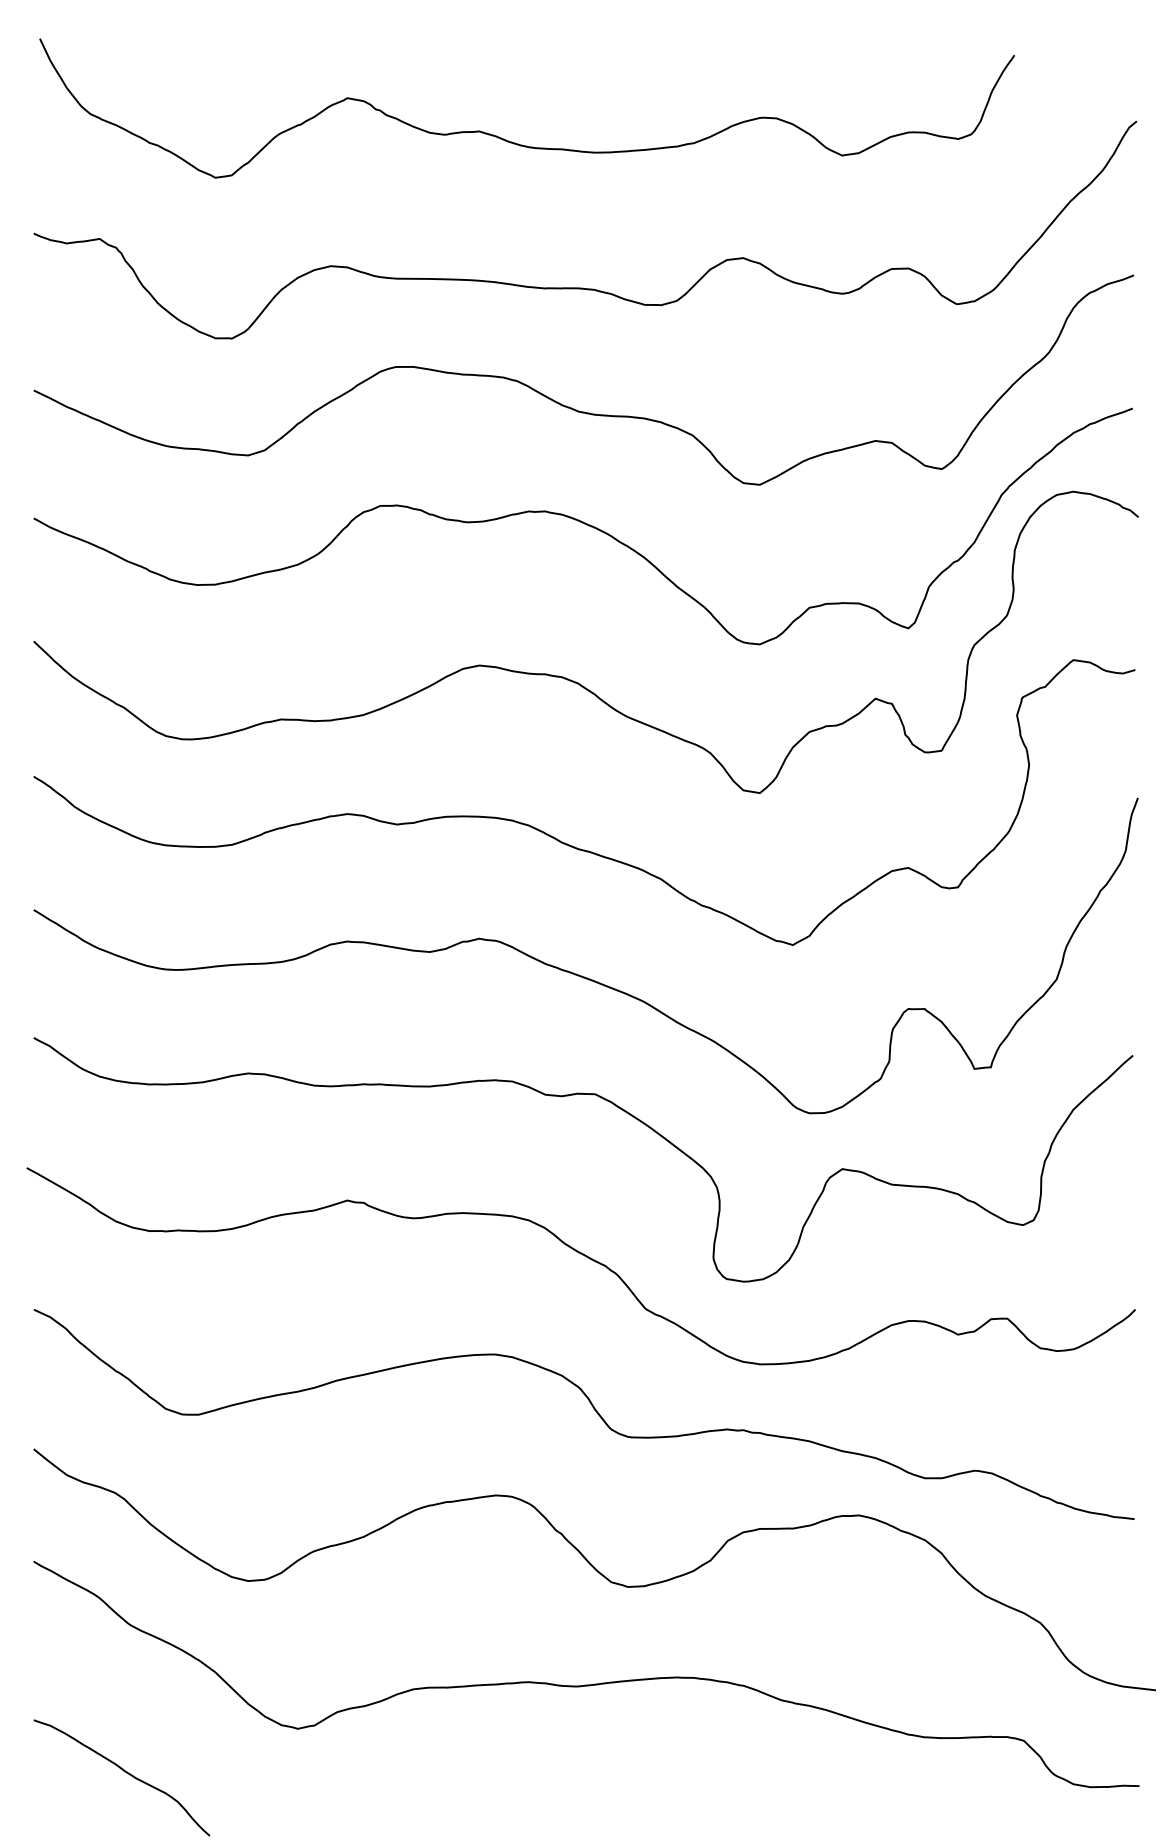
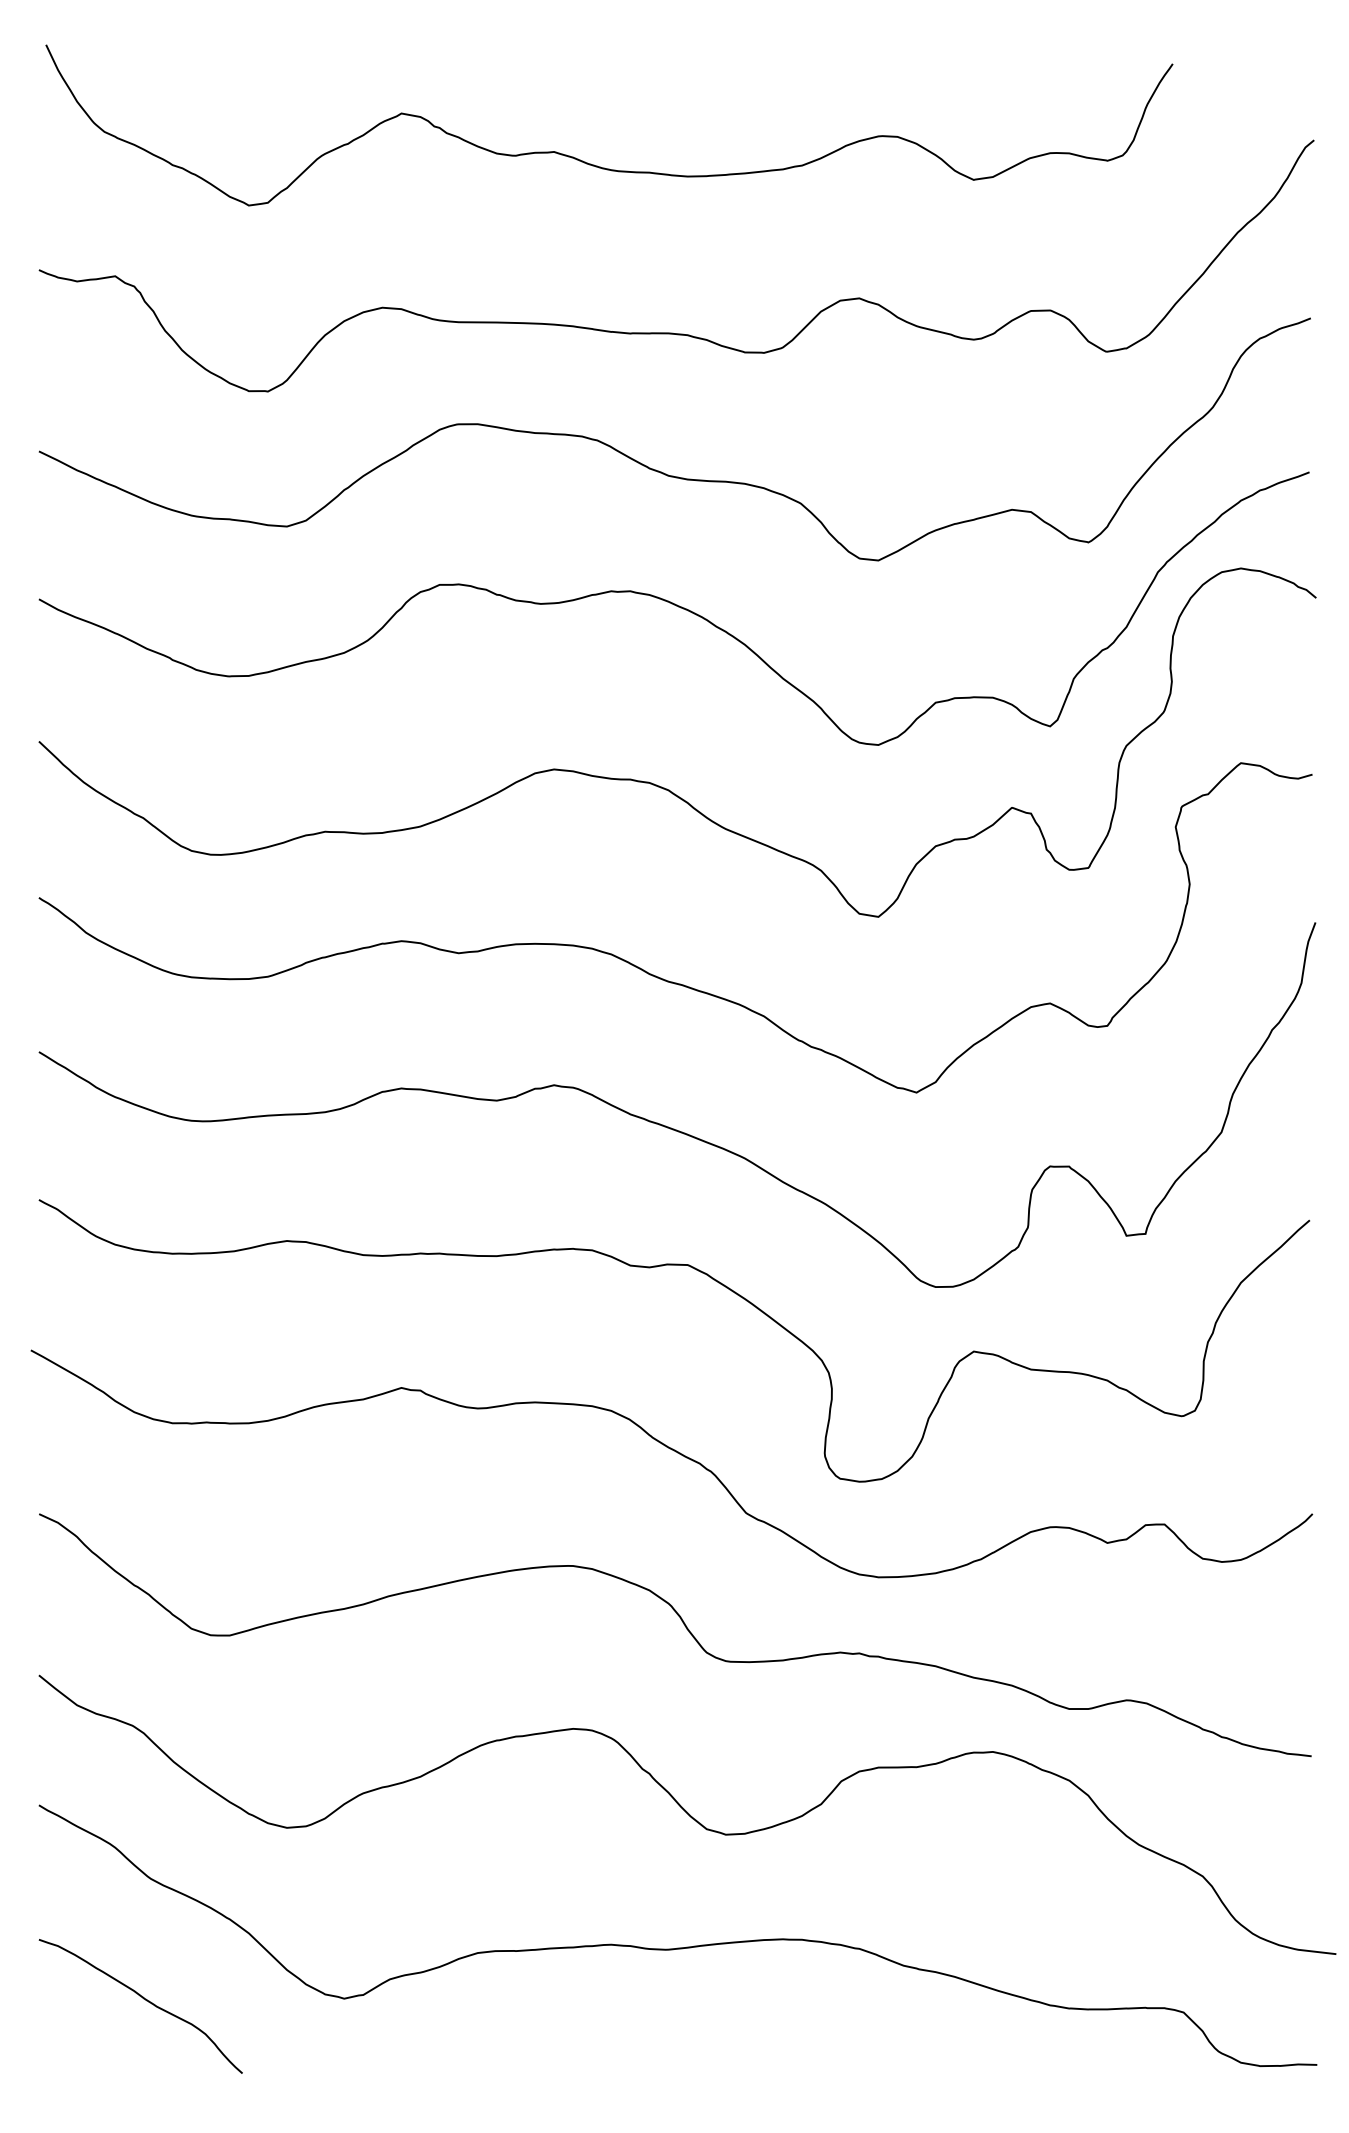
curve: (124, 1771) -> (143, 1999), moved

